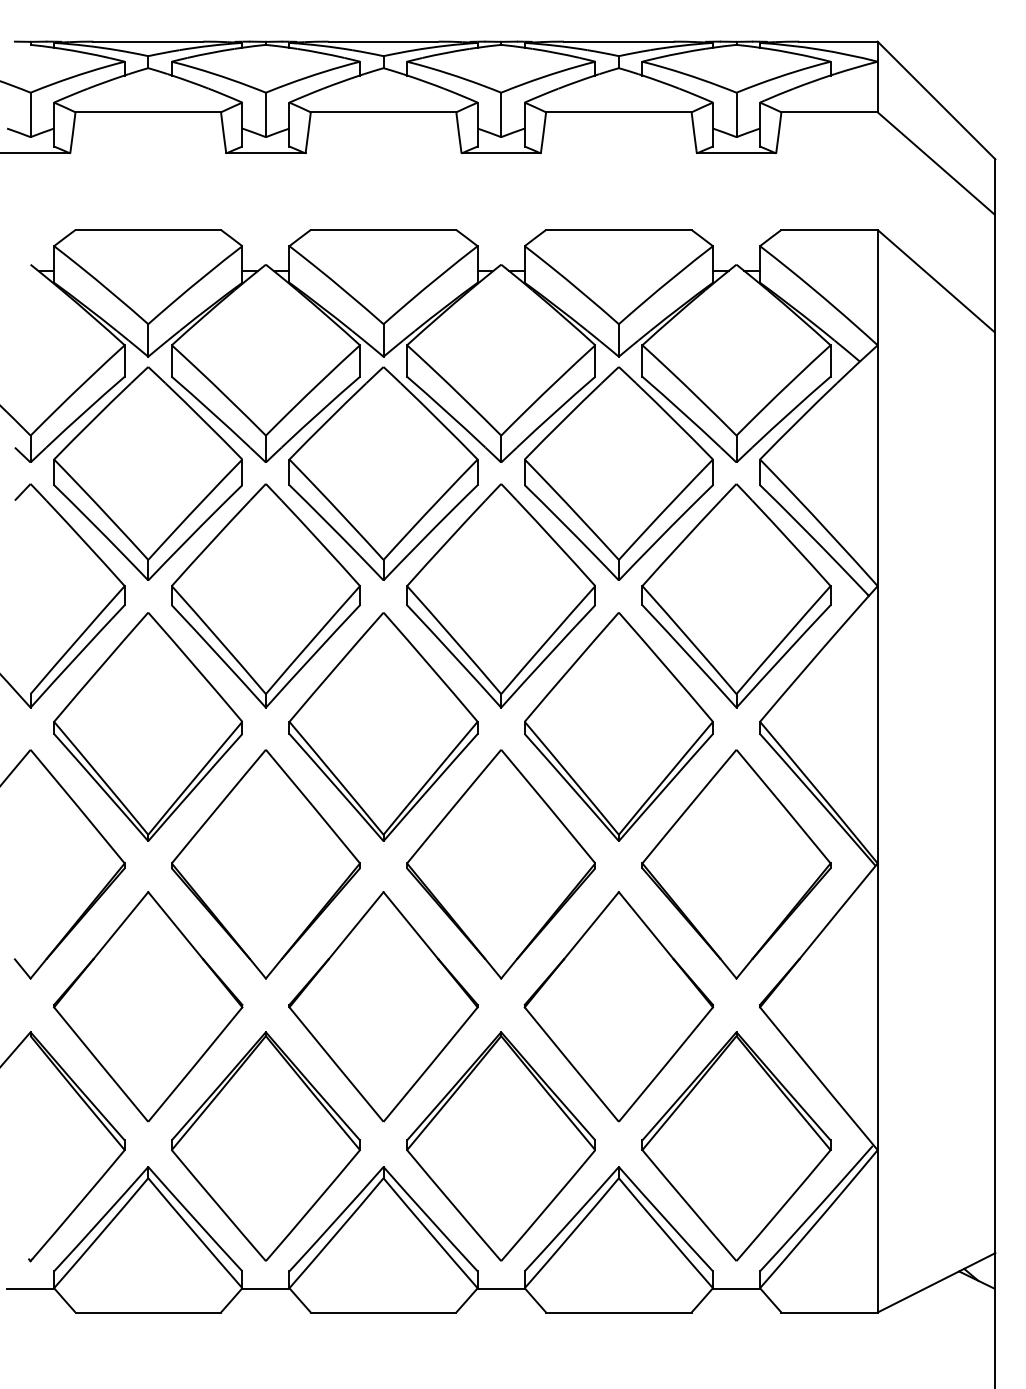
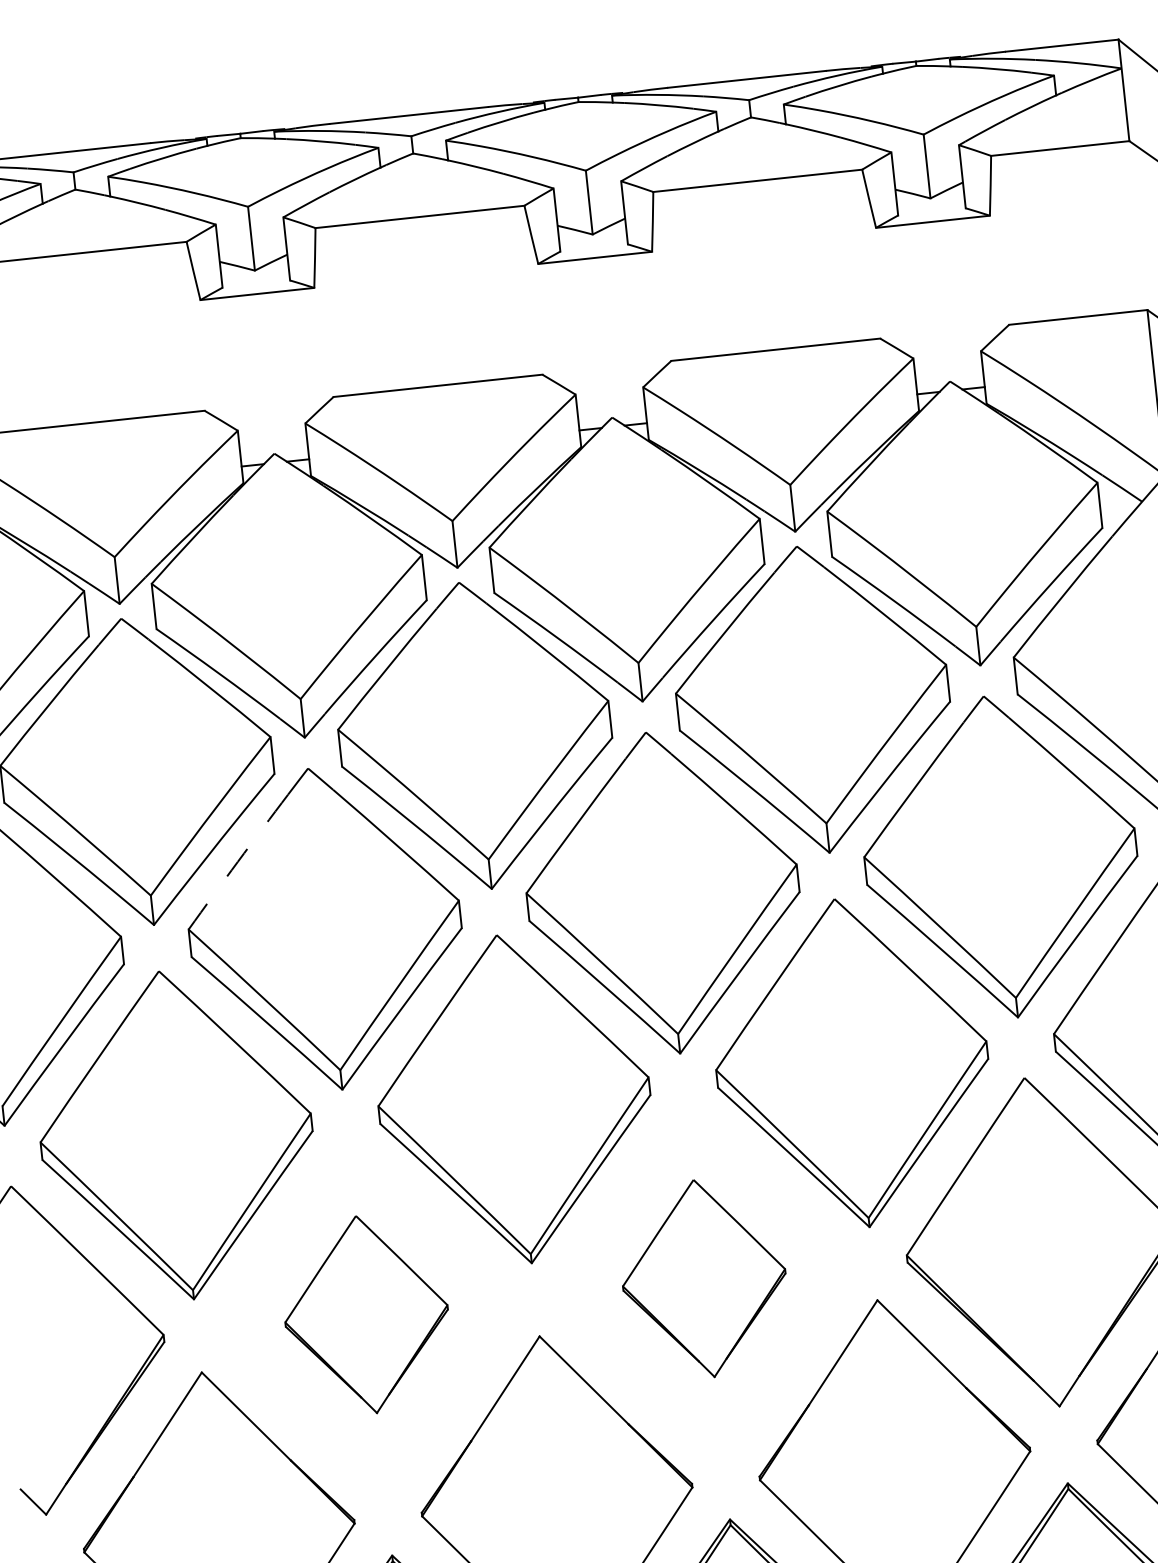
arc: (210, 543) -> (237, 862), solid -> dashed
part: (265, 864) -> (365, 1314), size x0.6
part: (500, 864) -> (703, 1278), size x0.6

